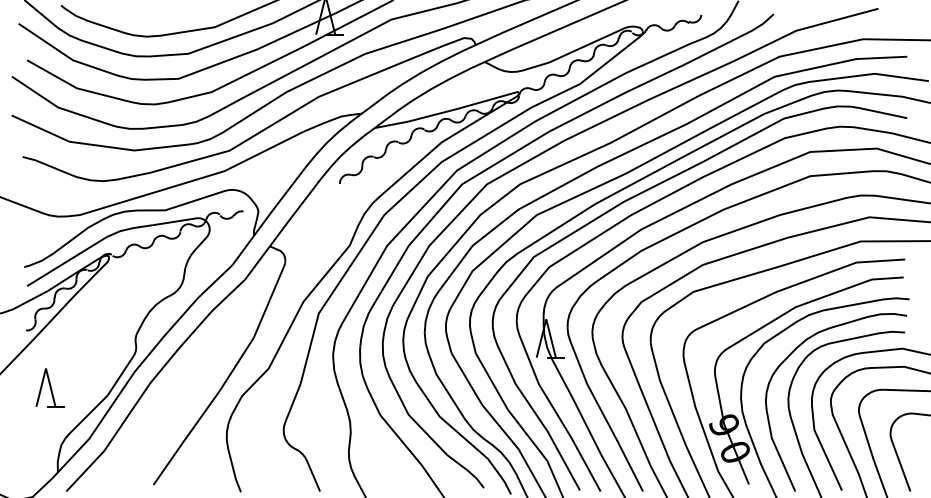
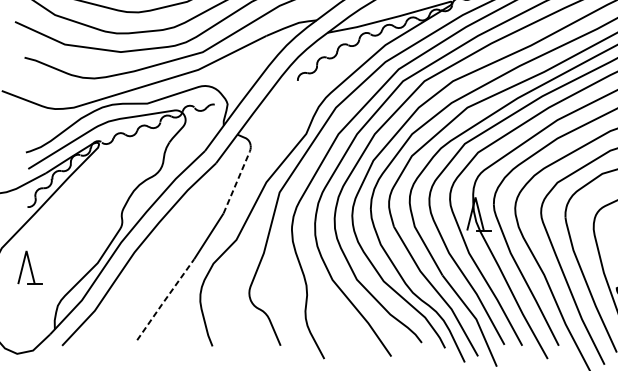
line: (269, 301) -> (237, 182), solid -> dashed
part: (49, 387) -> (29, 267), moved
line: (186, 437) -> (165, 299), solid -> dashed

